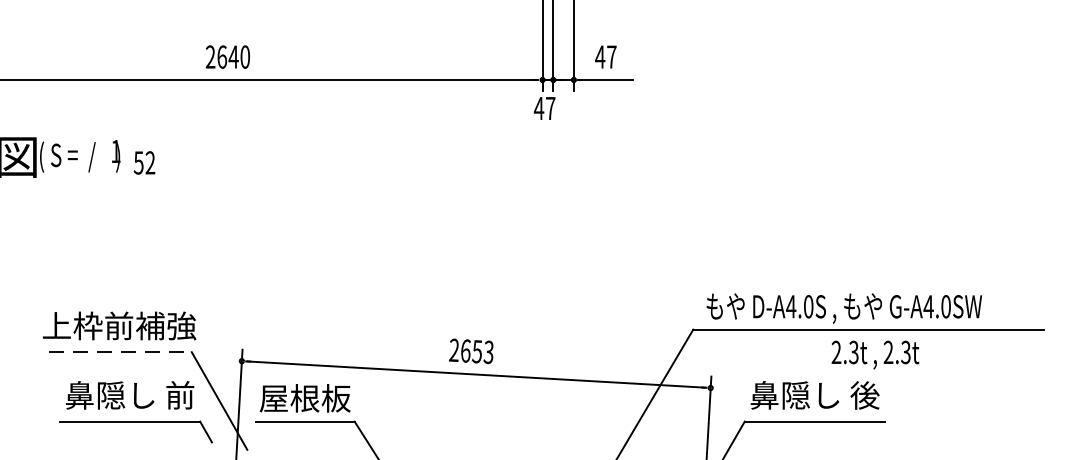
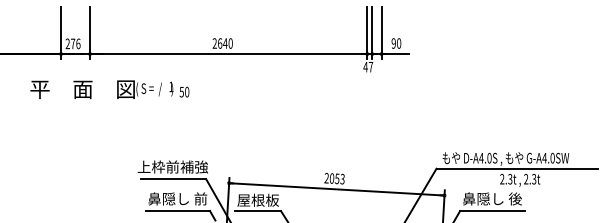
text: (606, 56) -> (396, 43), 47 -> 90
text: (151, 163) -> (187, 92), 52 -> 50
text: (466, 350) -> (332, 178), 2653 -> 2053
line: (120, 353) -> (173, 179), dashed -> solid

